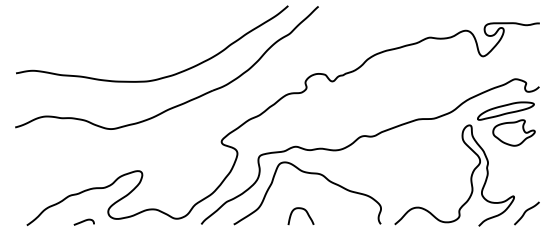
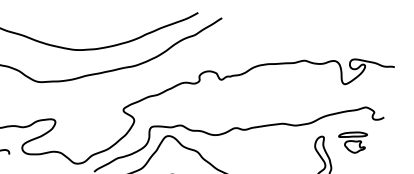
part: (506, 123) -> (352, 141), size x0.6

